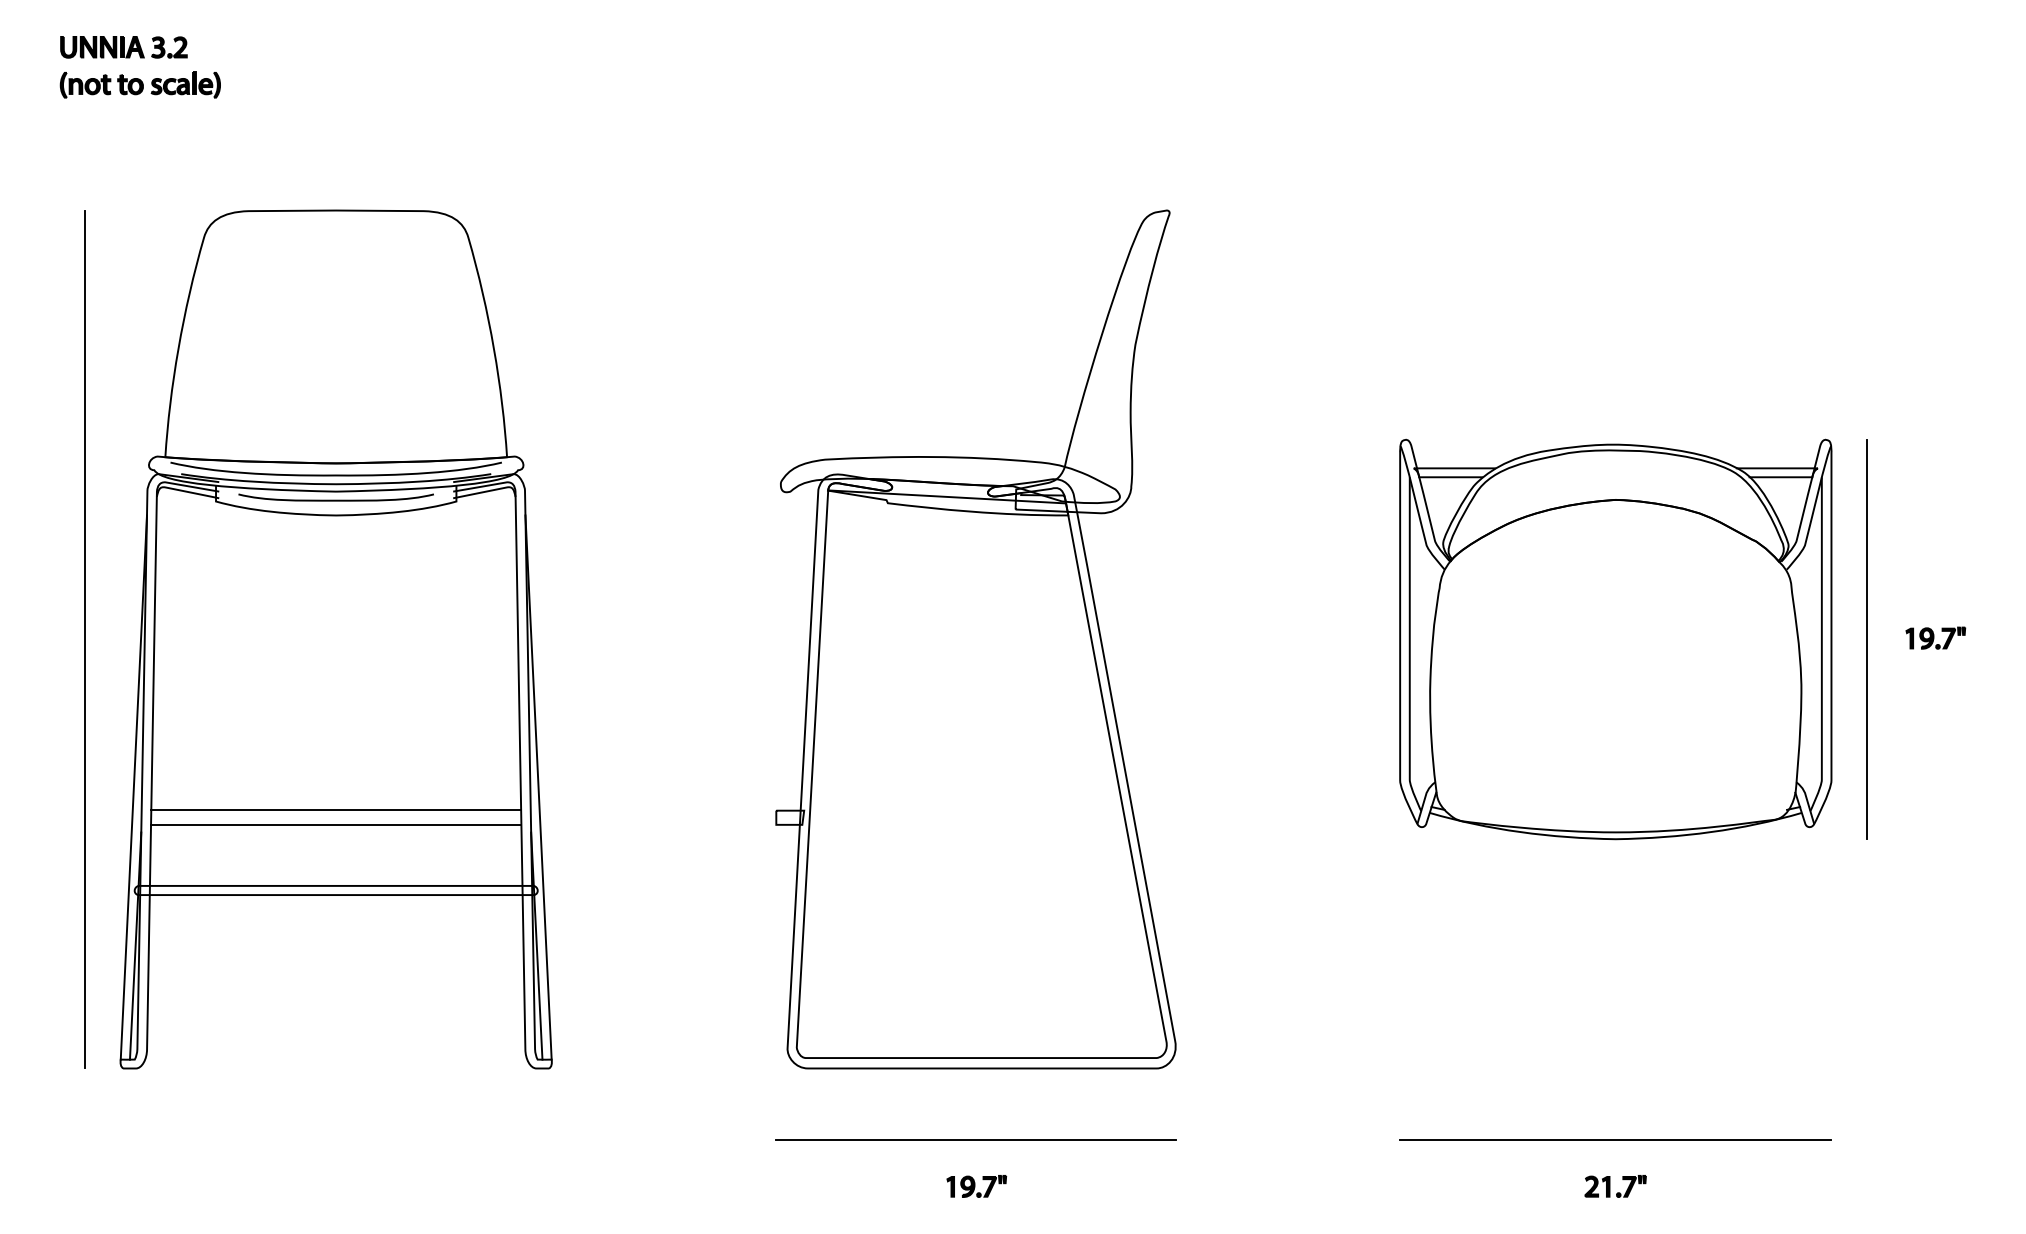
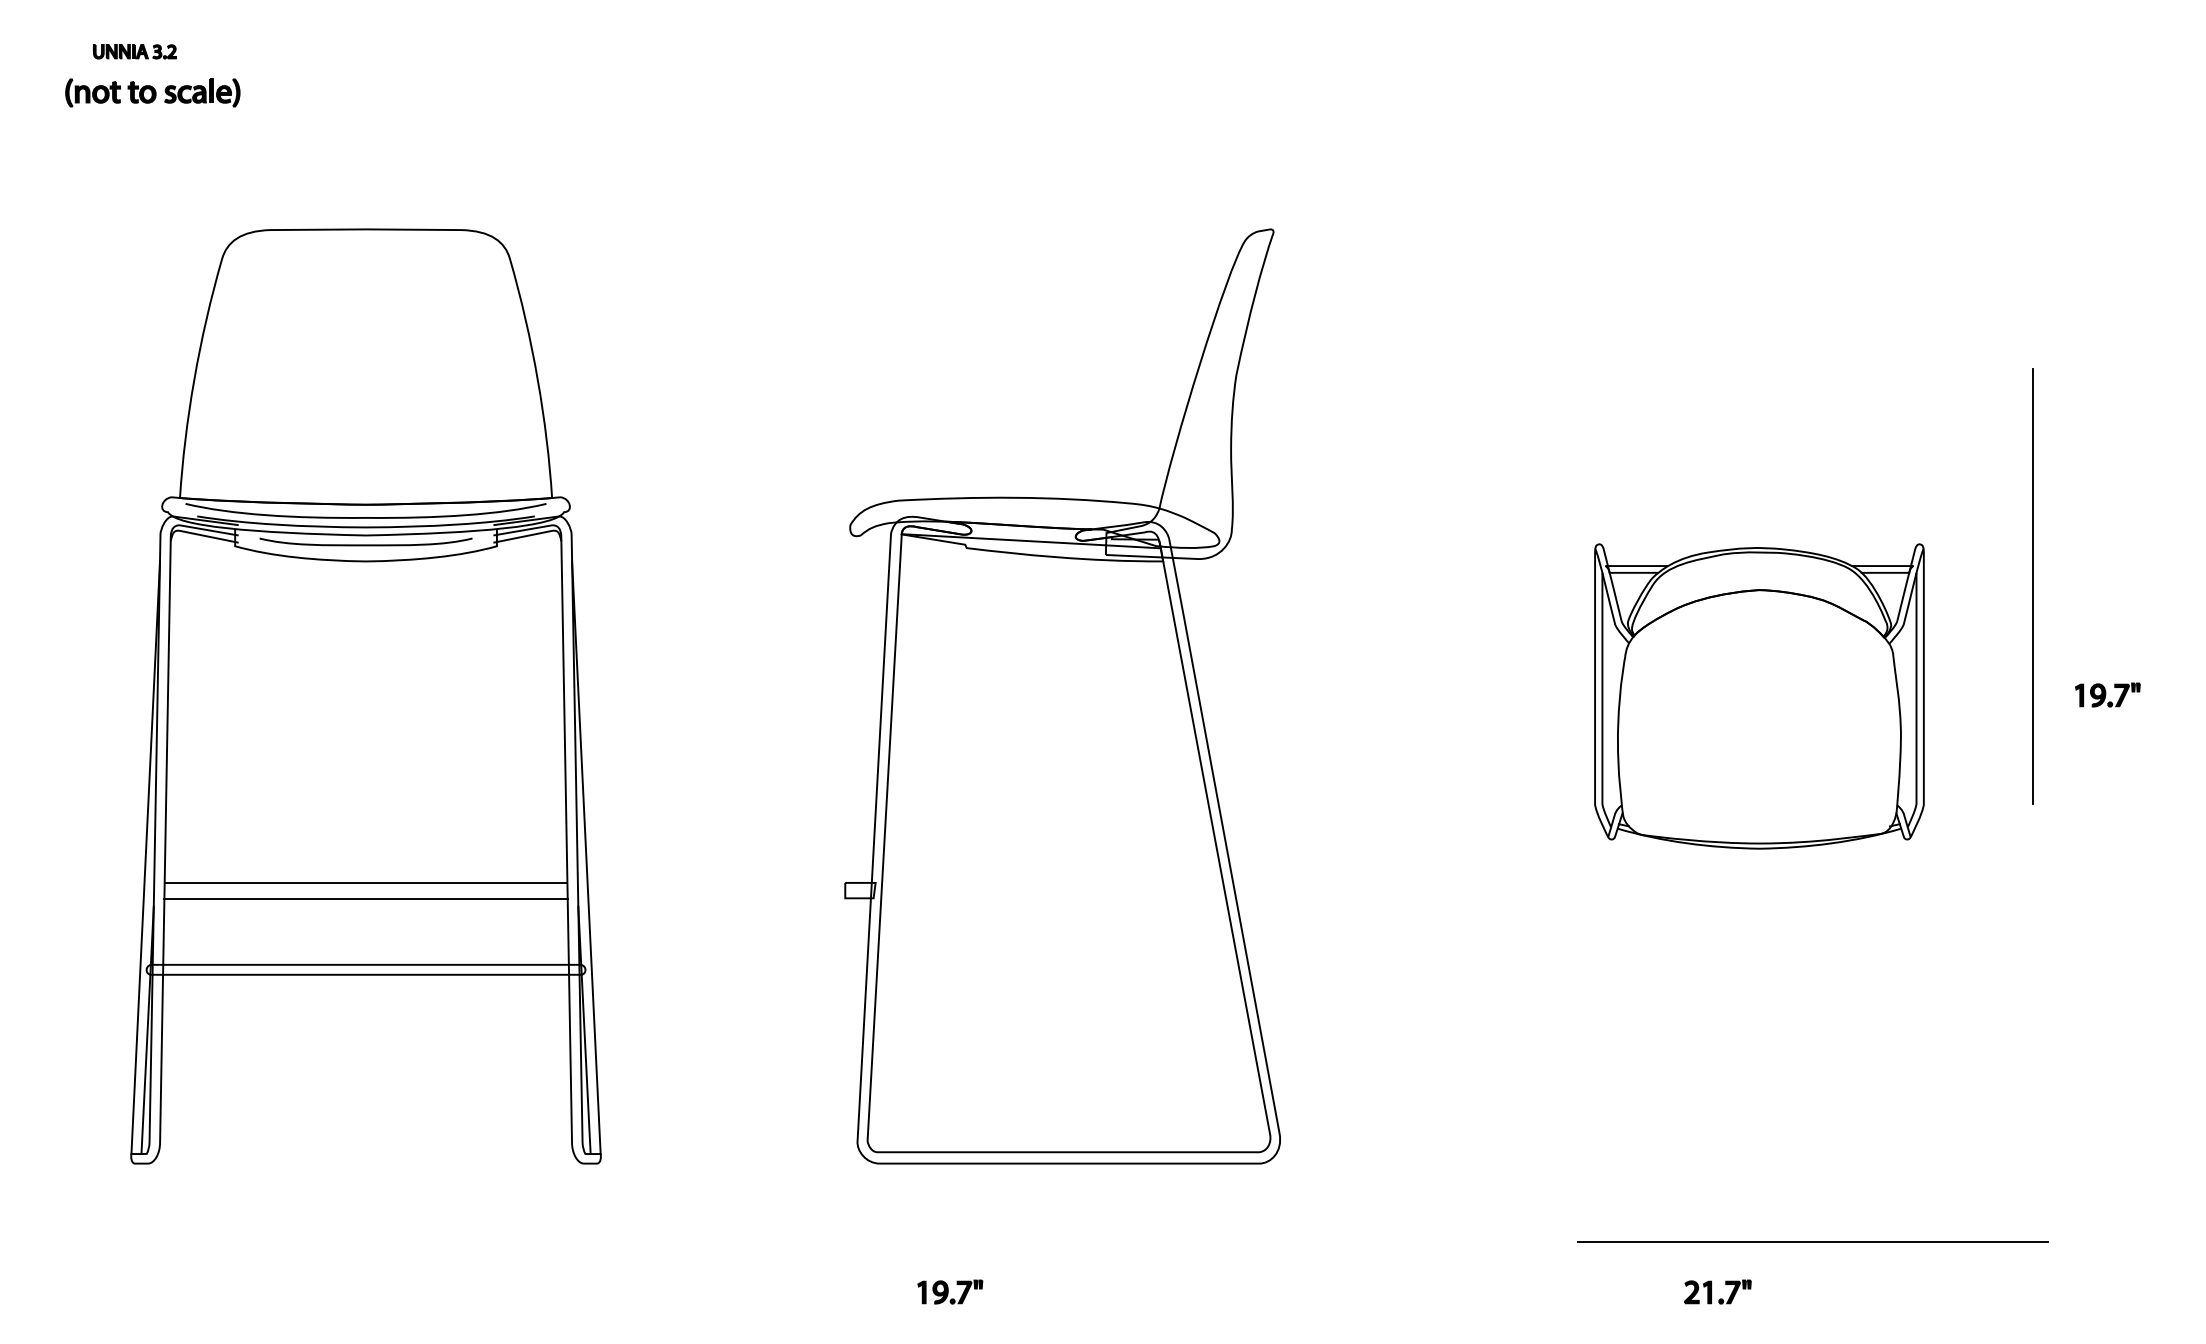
part: (123, 47) -> (134, 51), size x0.6
line: (84, 639) -> (91, 696), removed
part: (1615, 639) -> (1759, 696), size x0.7
line: (1866, 639) -> (2032, 586), moved
line: (1615, 1139) -> (1812, 1240), moved
line: (975, 1140) -> (1062, 1242), removed
part: (976, 1186) -> (950, 1292), moved
part: (1615, 1186) -> (1717, 1292), moved

